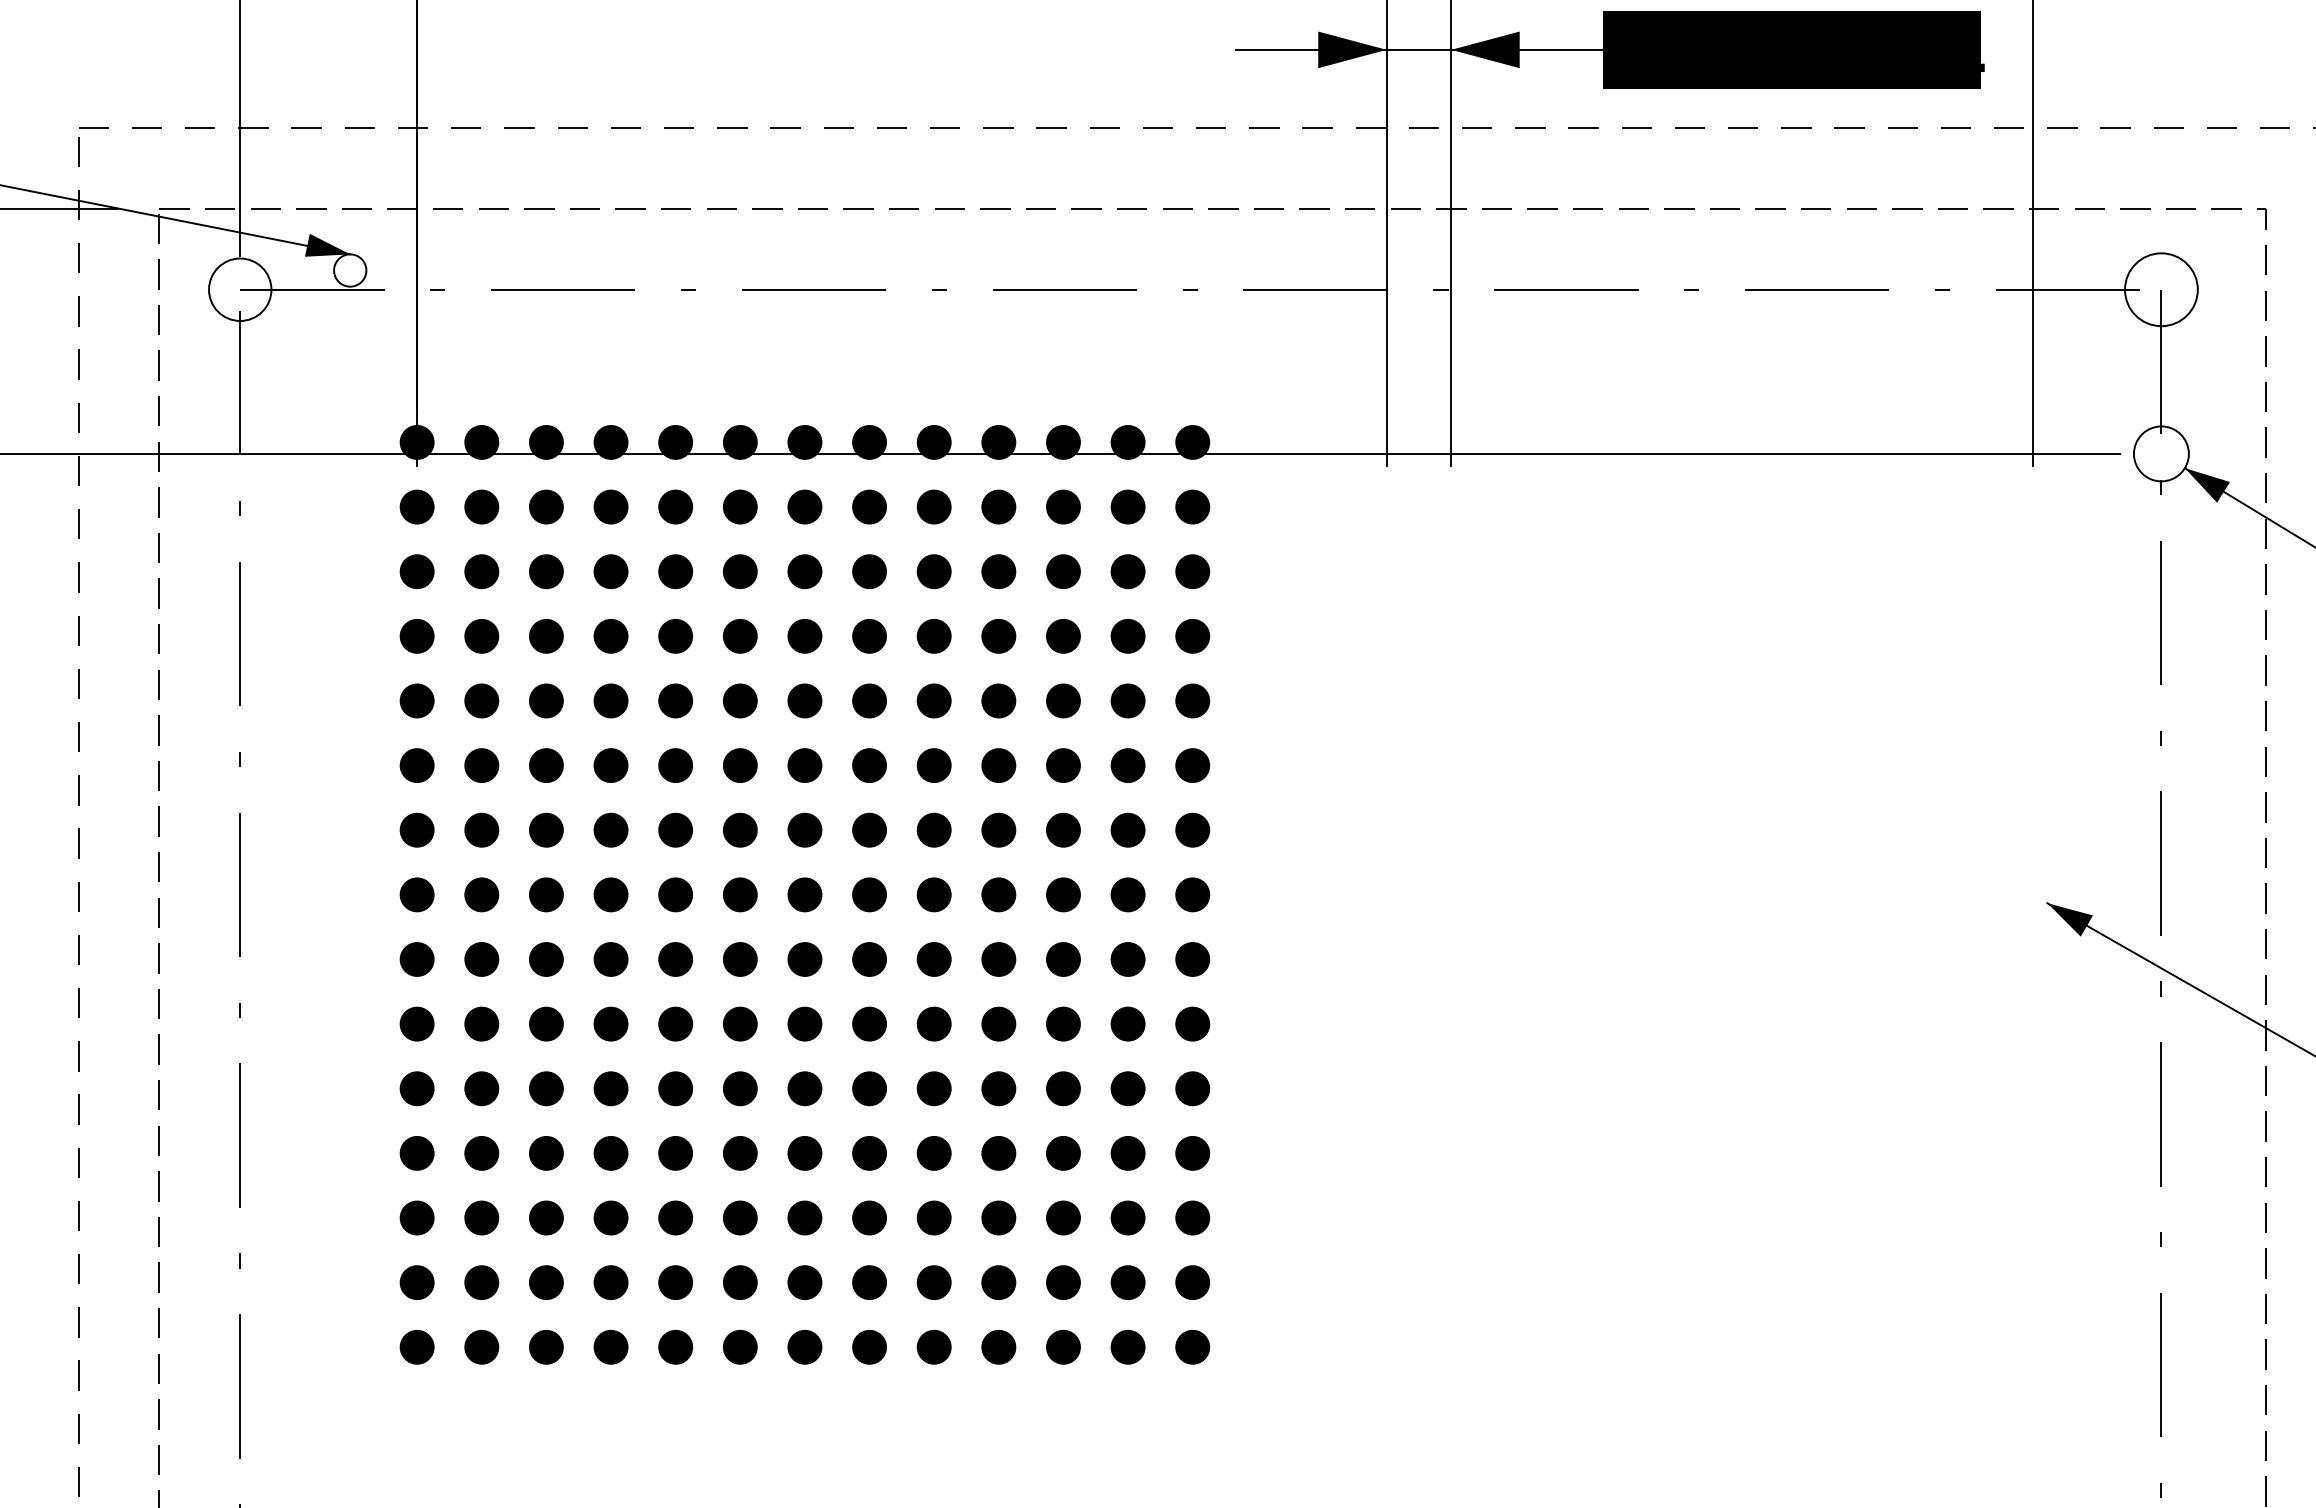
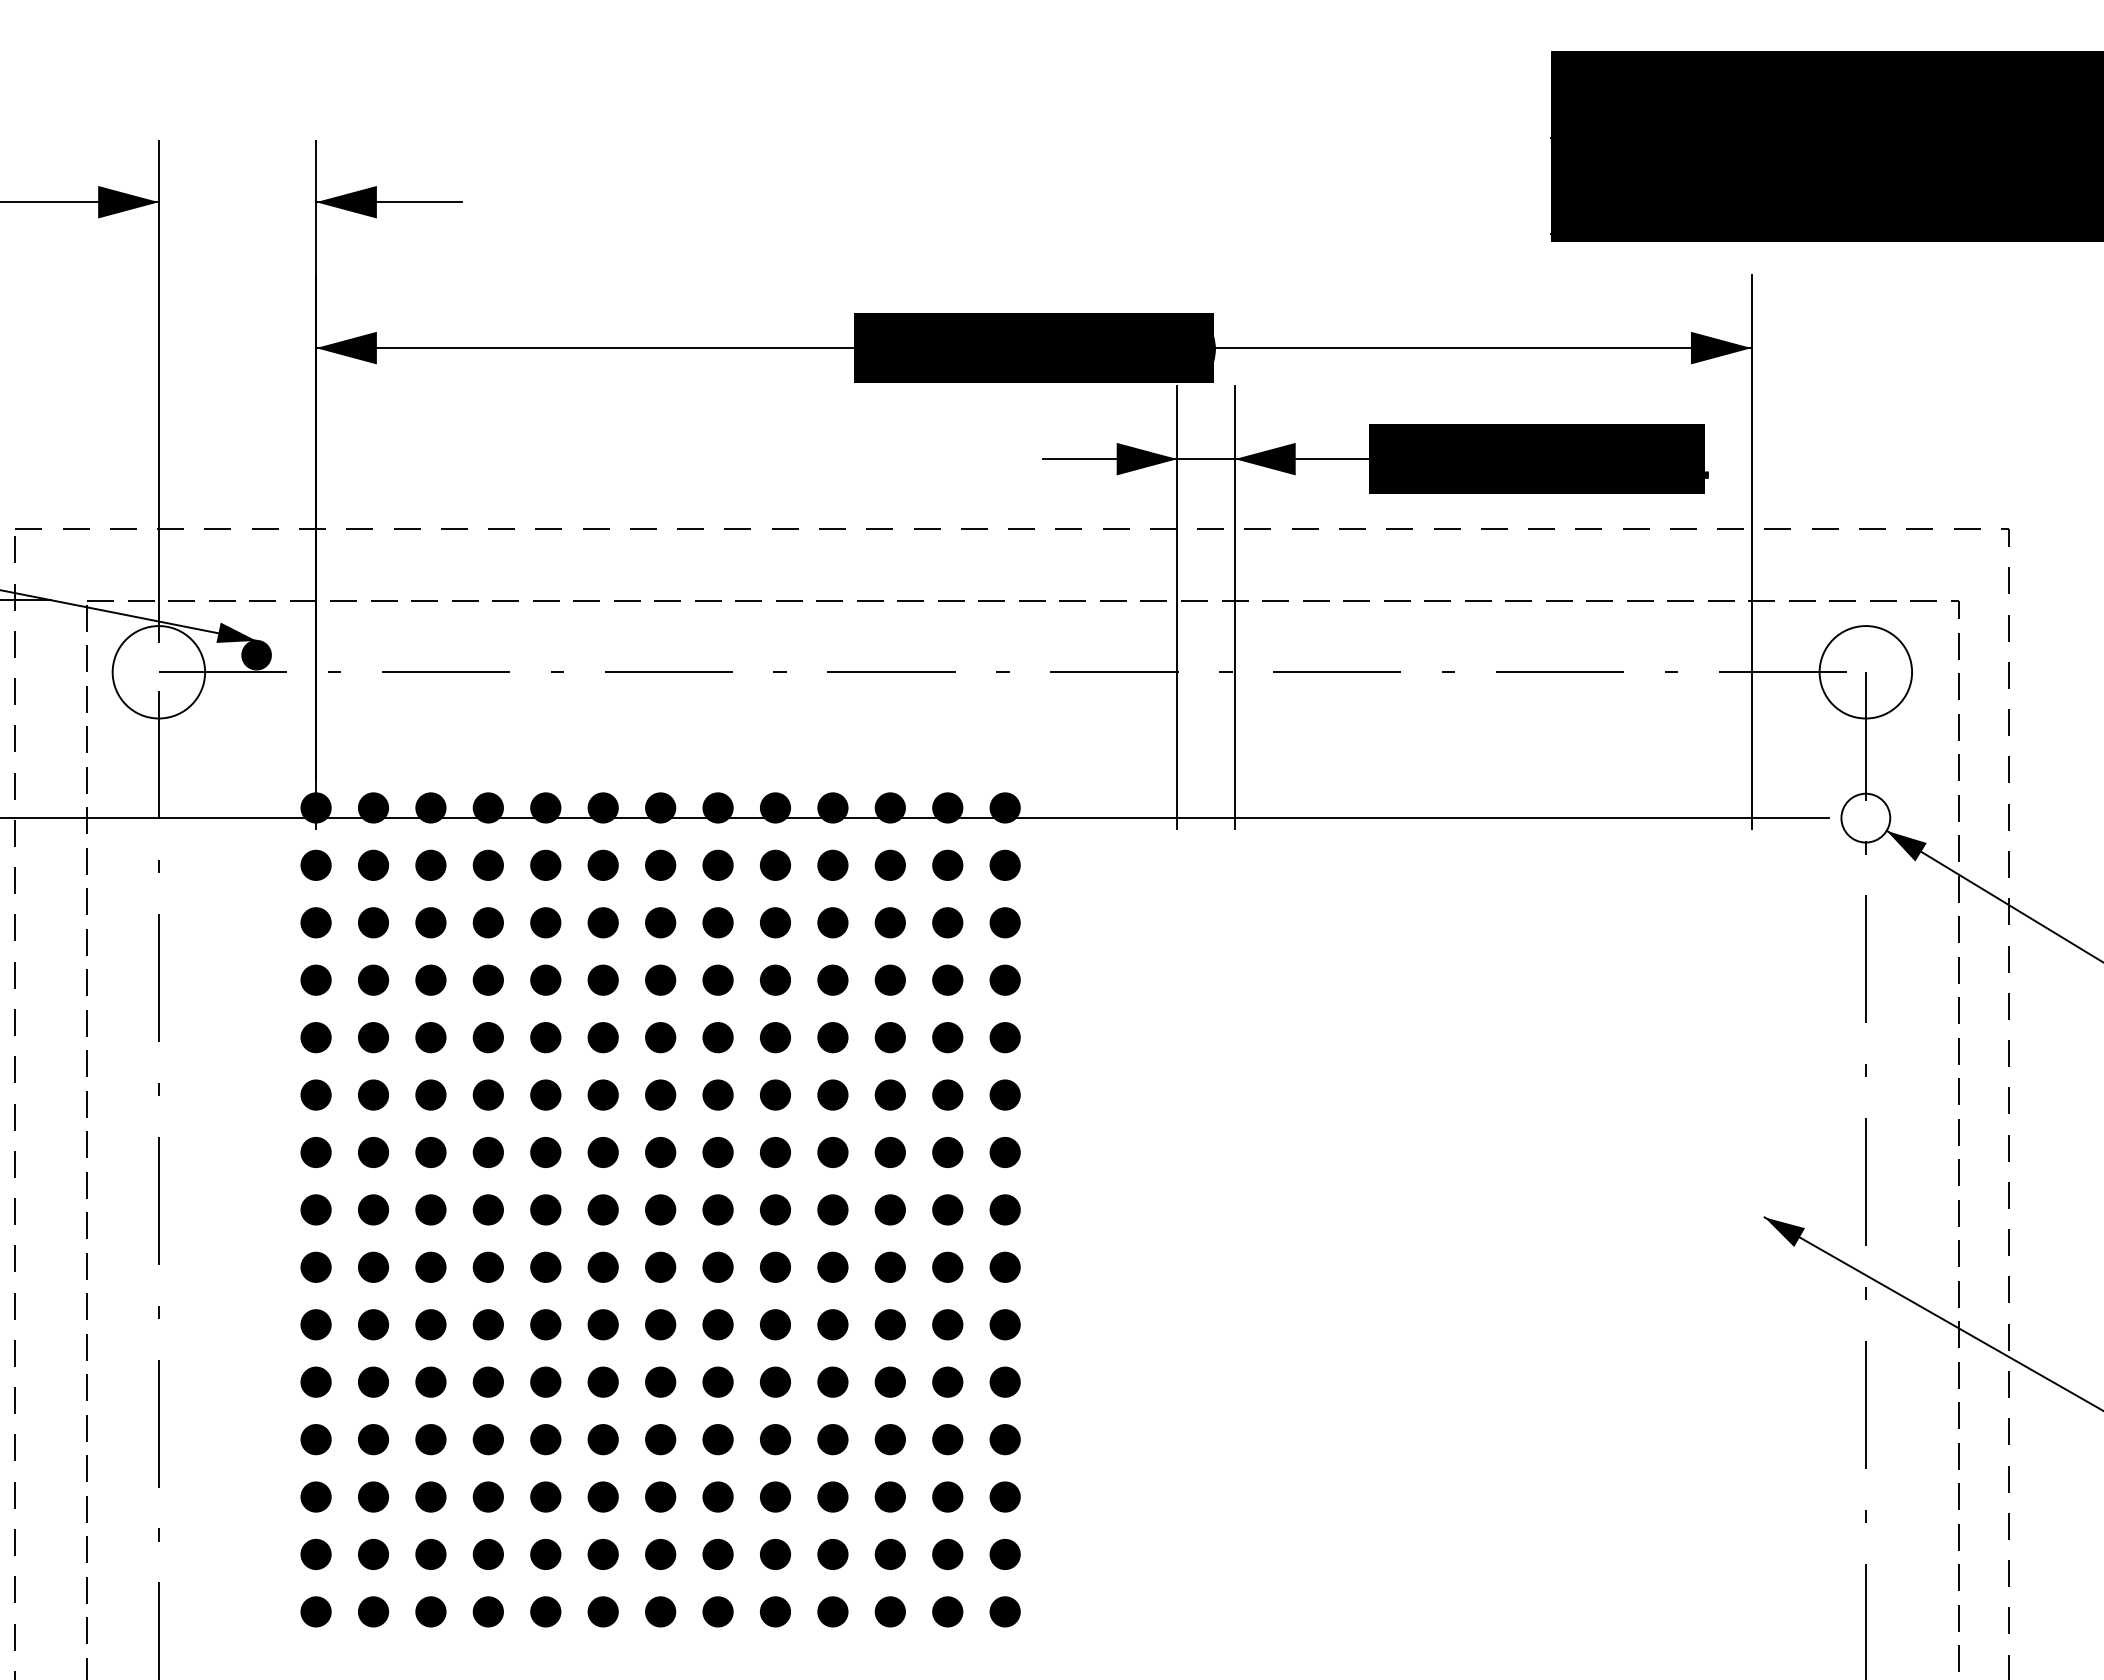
fill: (350, 269) -> (256, 654), added
circle: (239, 290) -> (158, 672), size x1.67
circle: (2161, 290) -> (1865, 672), size x1.43

